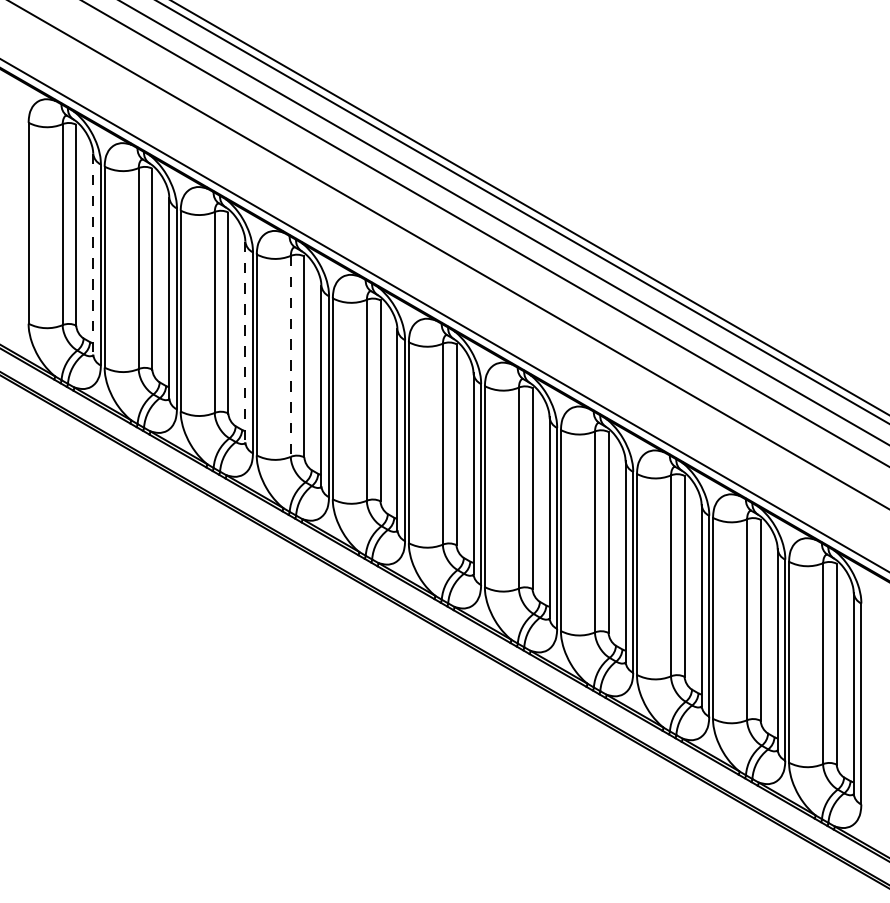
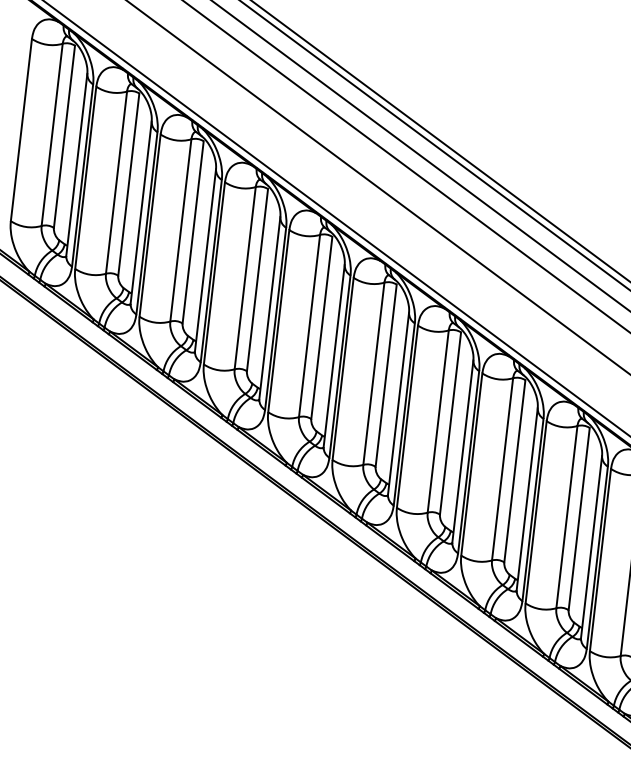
line: (93, 254) -> (76, 165), dashed -> solid
line: (245, 342) -> (205, 260), dashed -> solid
line: (290, 356) -> (244, 278), dashed -> solid

